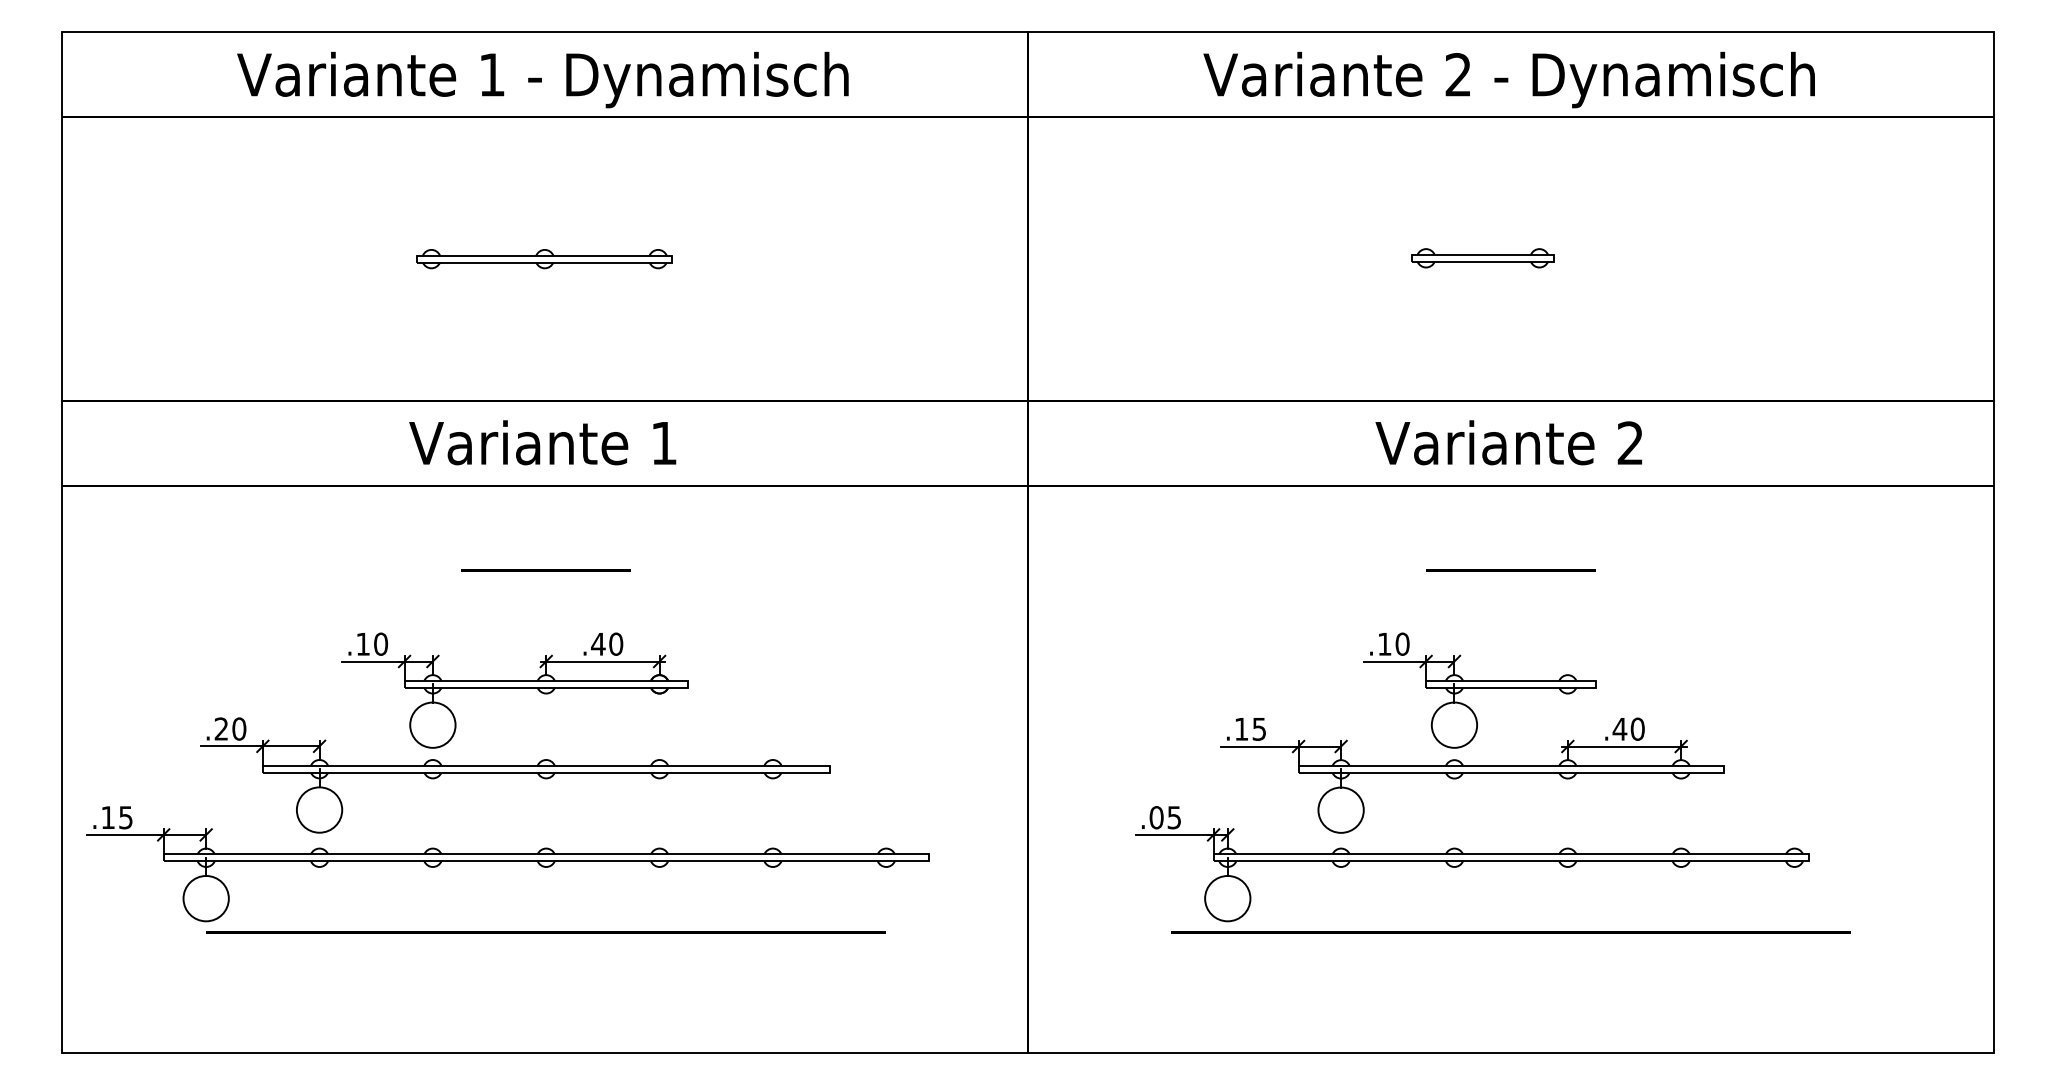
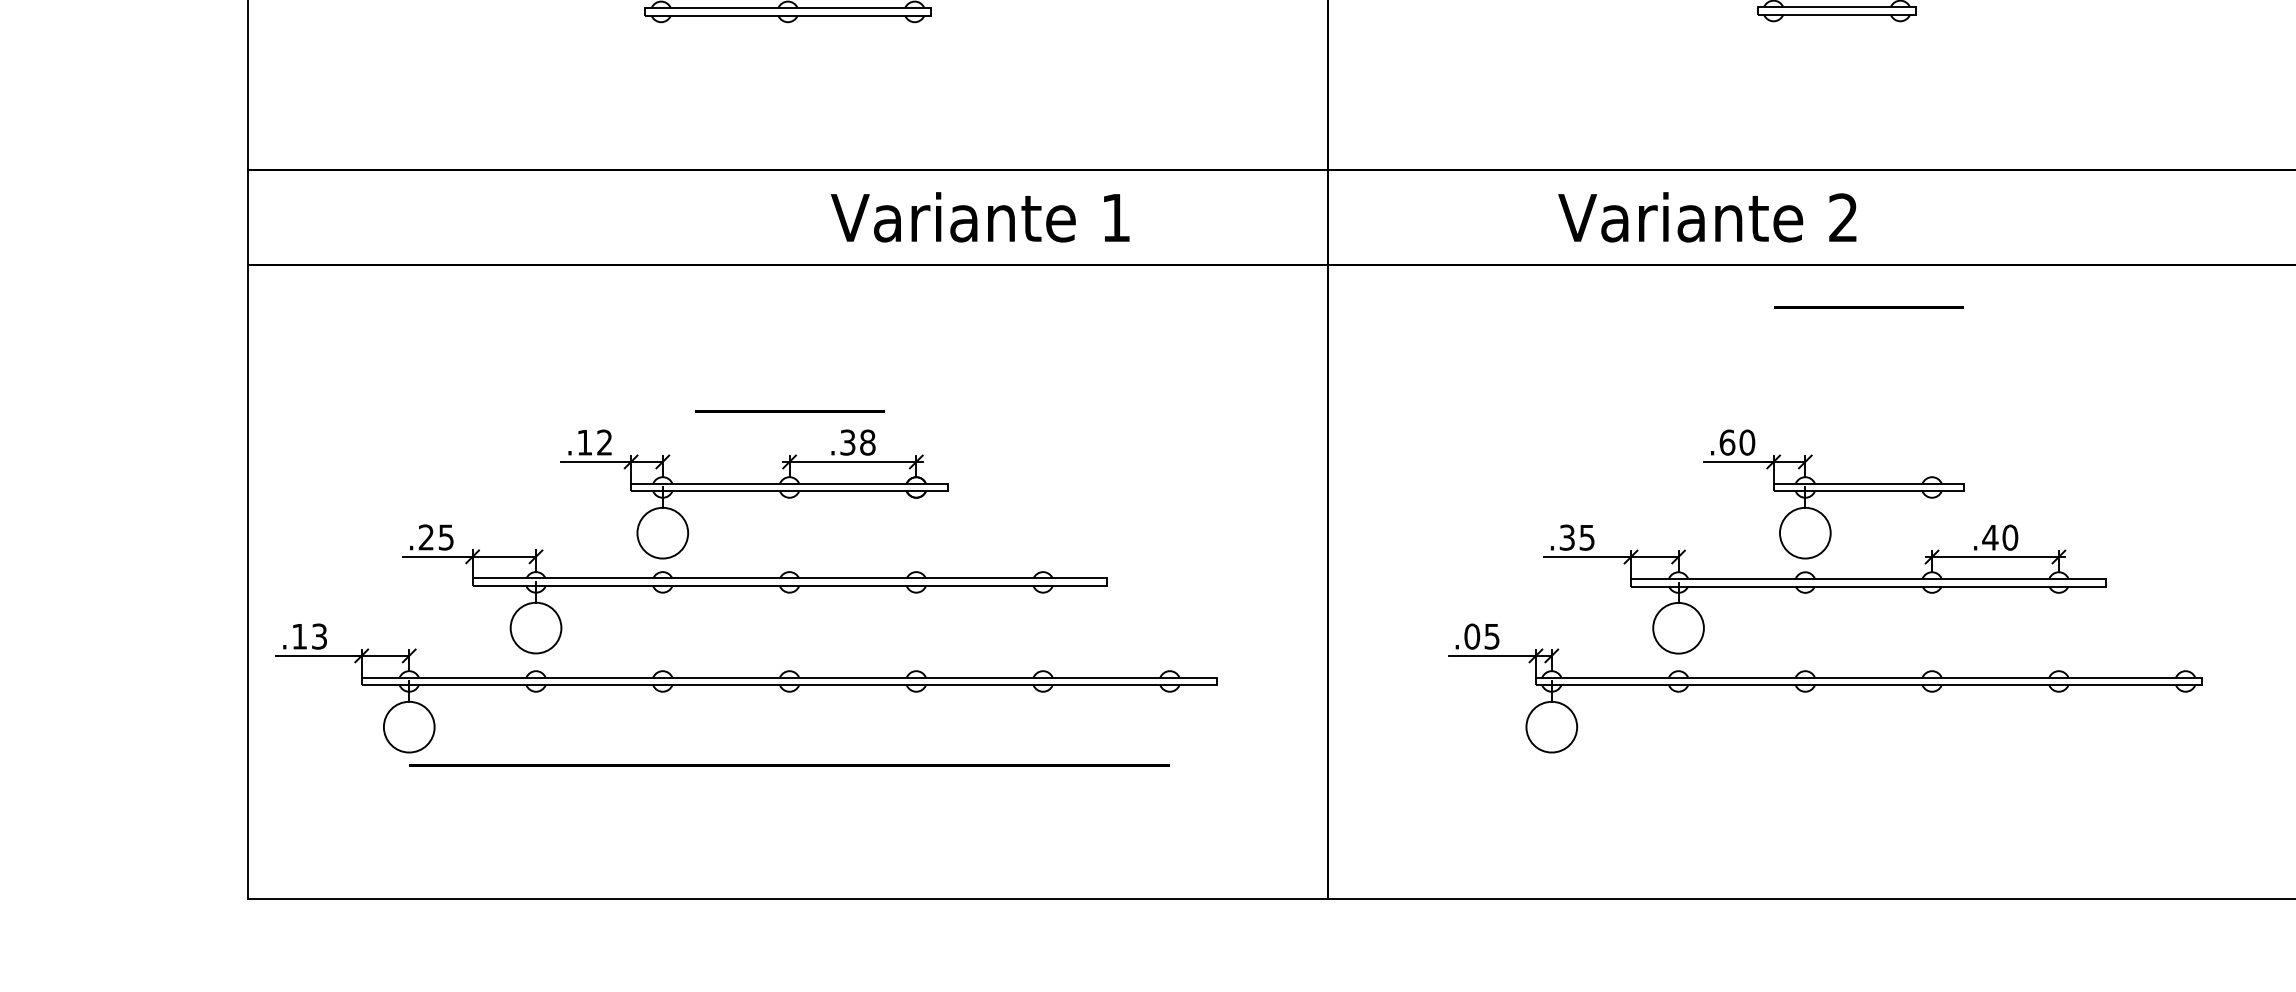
text: (542, 442) -> (979, 217), moved
text: (1508, 442) -> (1706, 217), moved
line: (545, 570) -> (788, 411), moved
line: (1510, 570) -> (1868, 307), moved
text: (381, 643) -> (605, 441), .10 -> .12
text: (607, 643) -> (858, 441), .40 -> .38
text: (1384, 643) -> (1727, 441), .10 -> .60
text: (239, 728) -> (446, 536), .20 -> .25
text: (1241, 728) -> (1567, 536), .15 -> .35
text: (125, 817) -> (319, 636), .15 -> .13
line: (1510, 932) -> (1868, 765), removed

